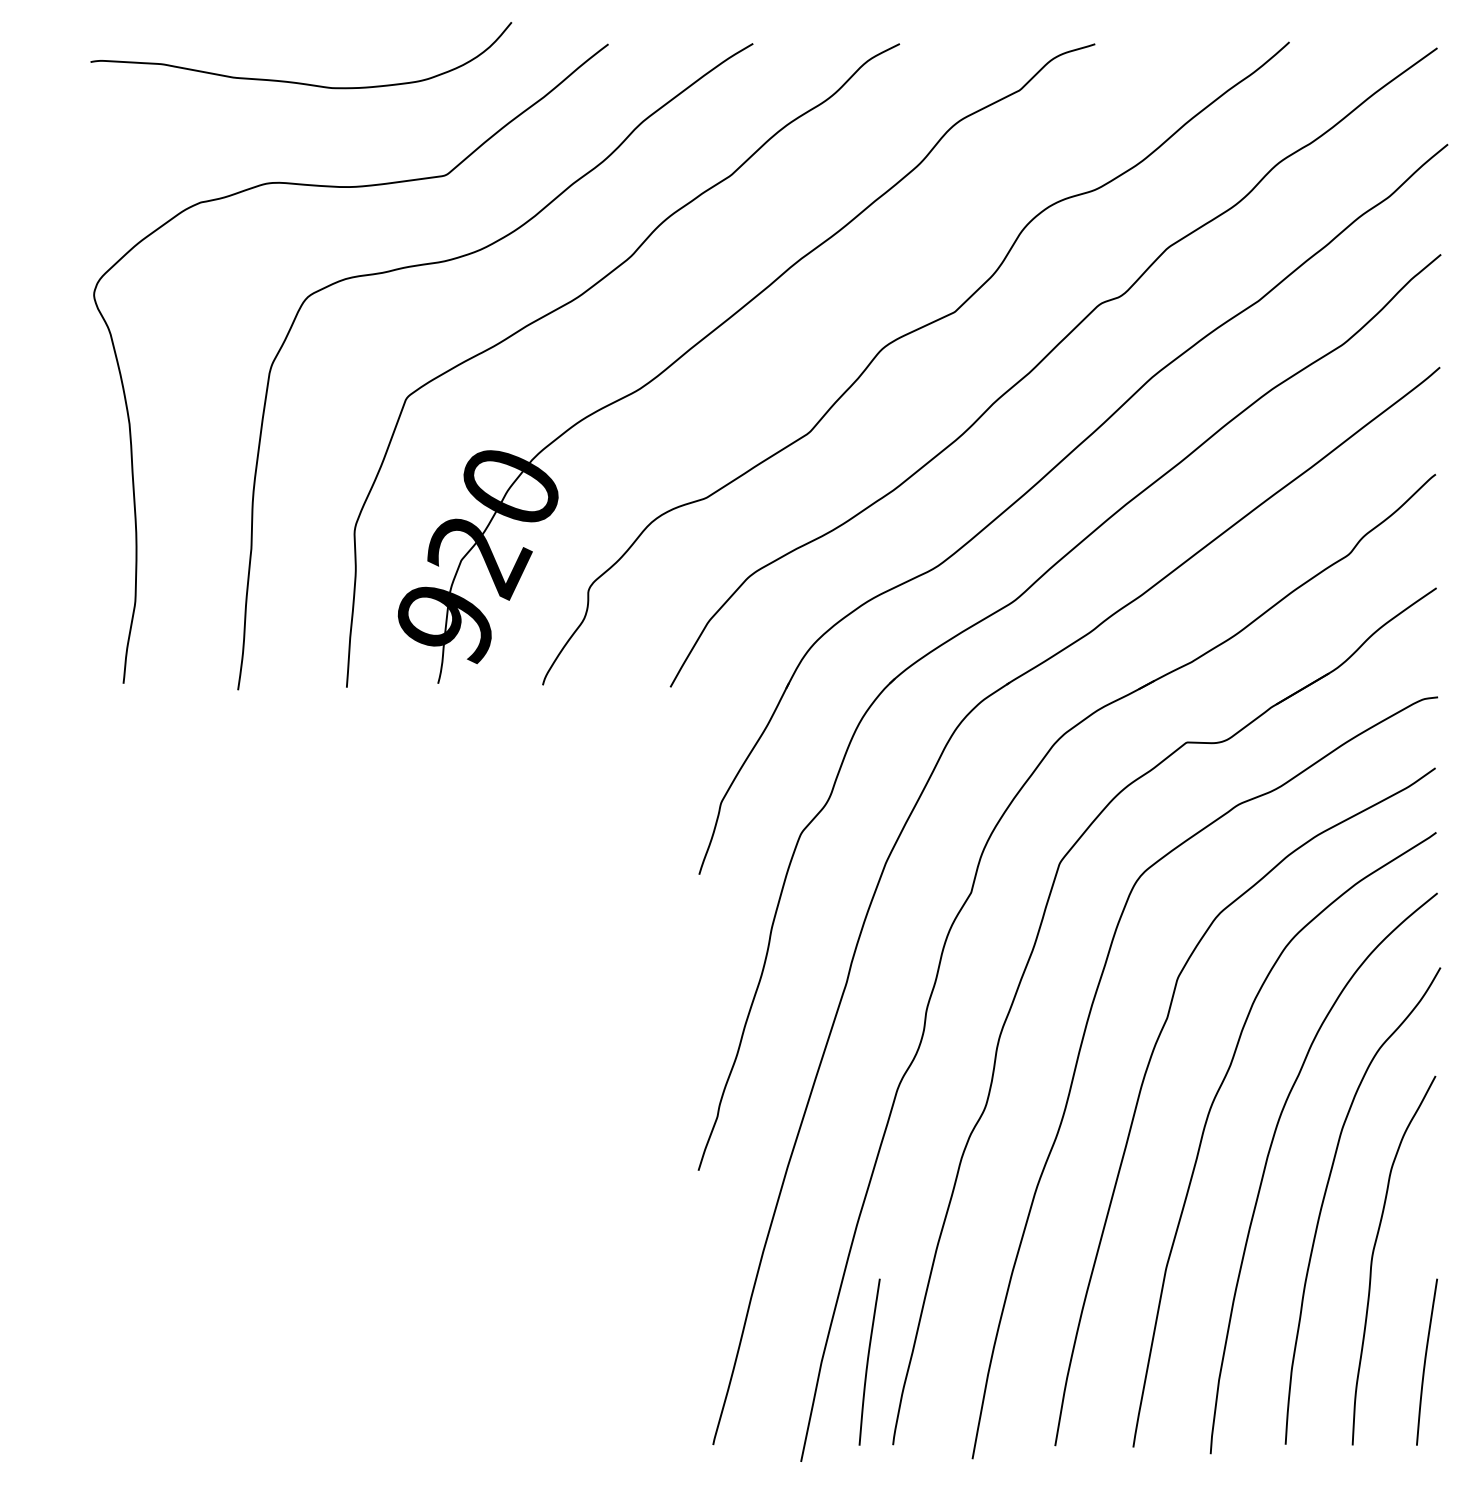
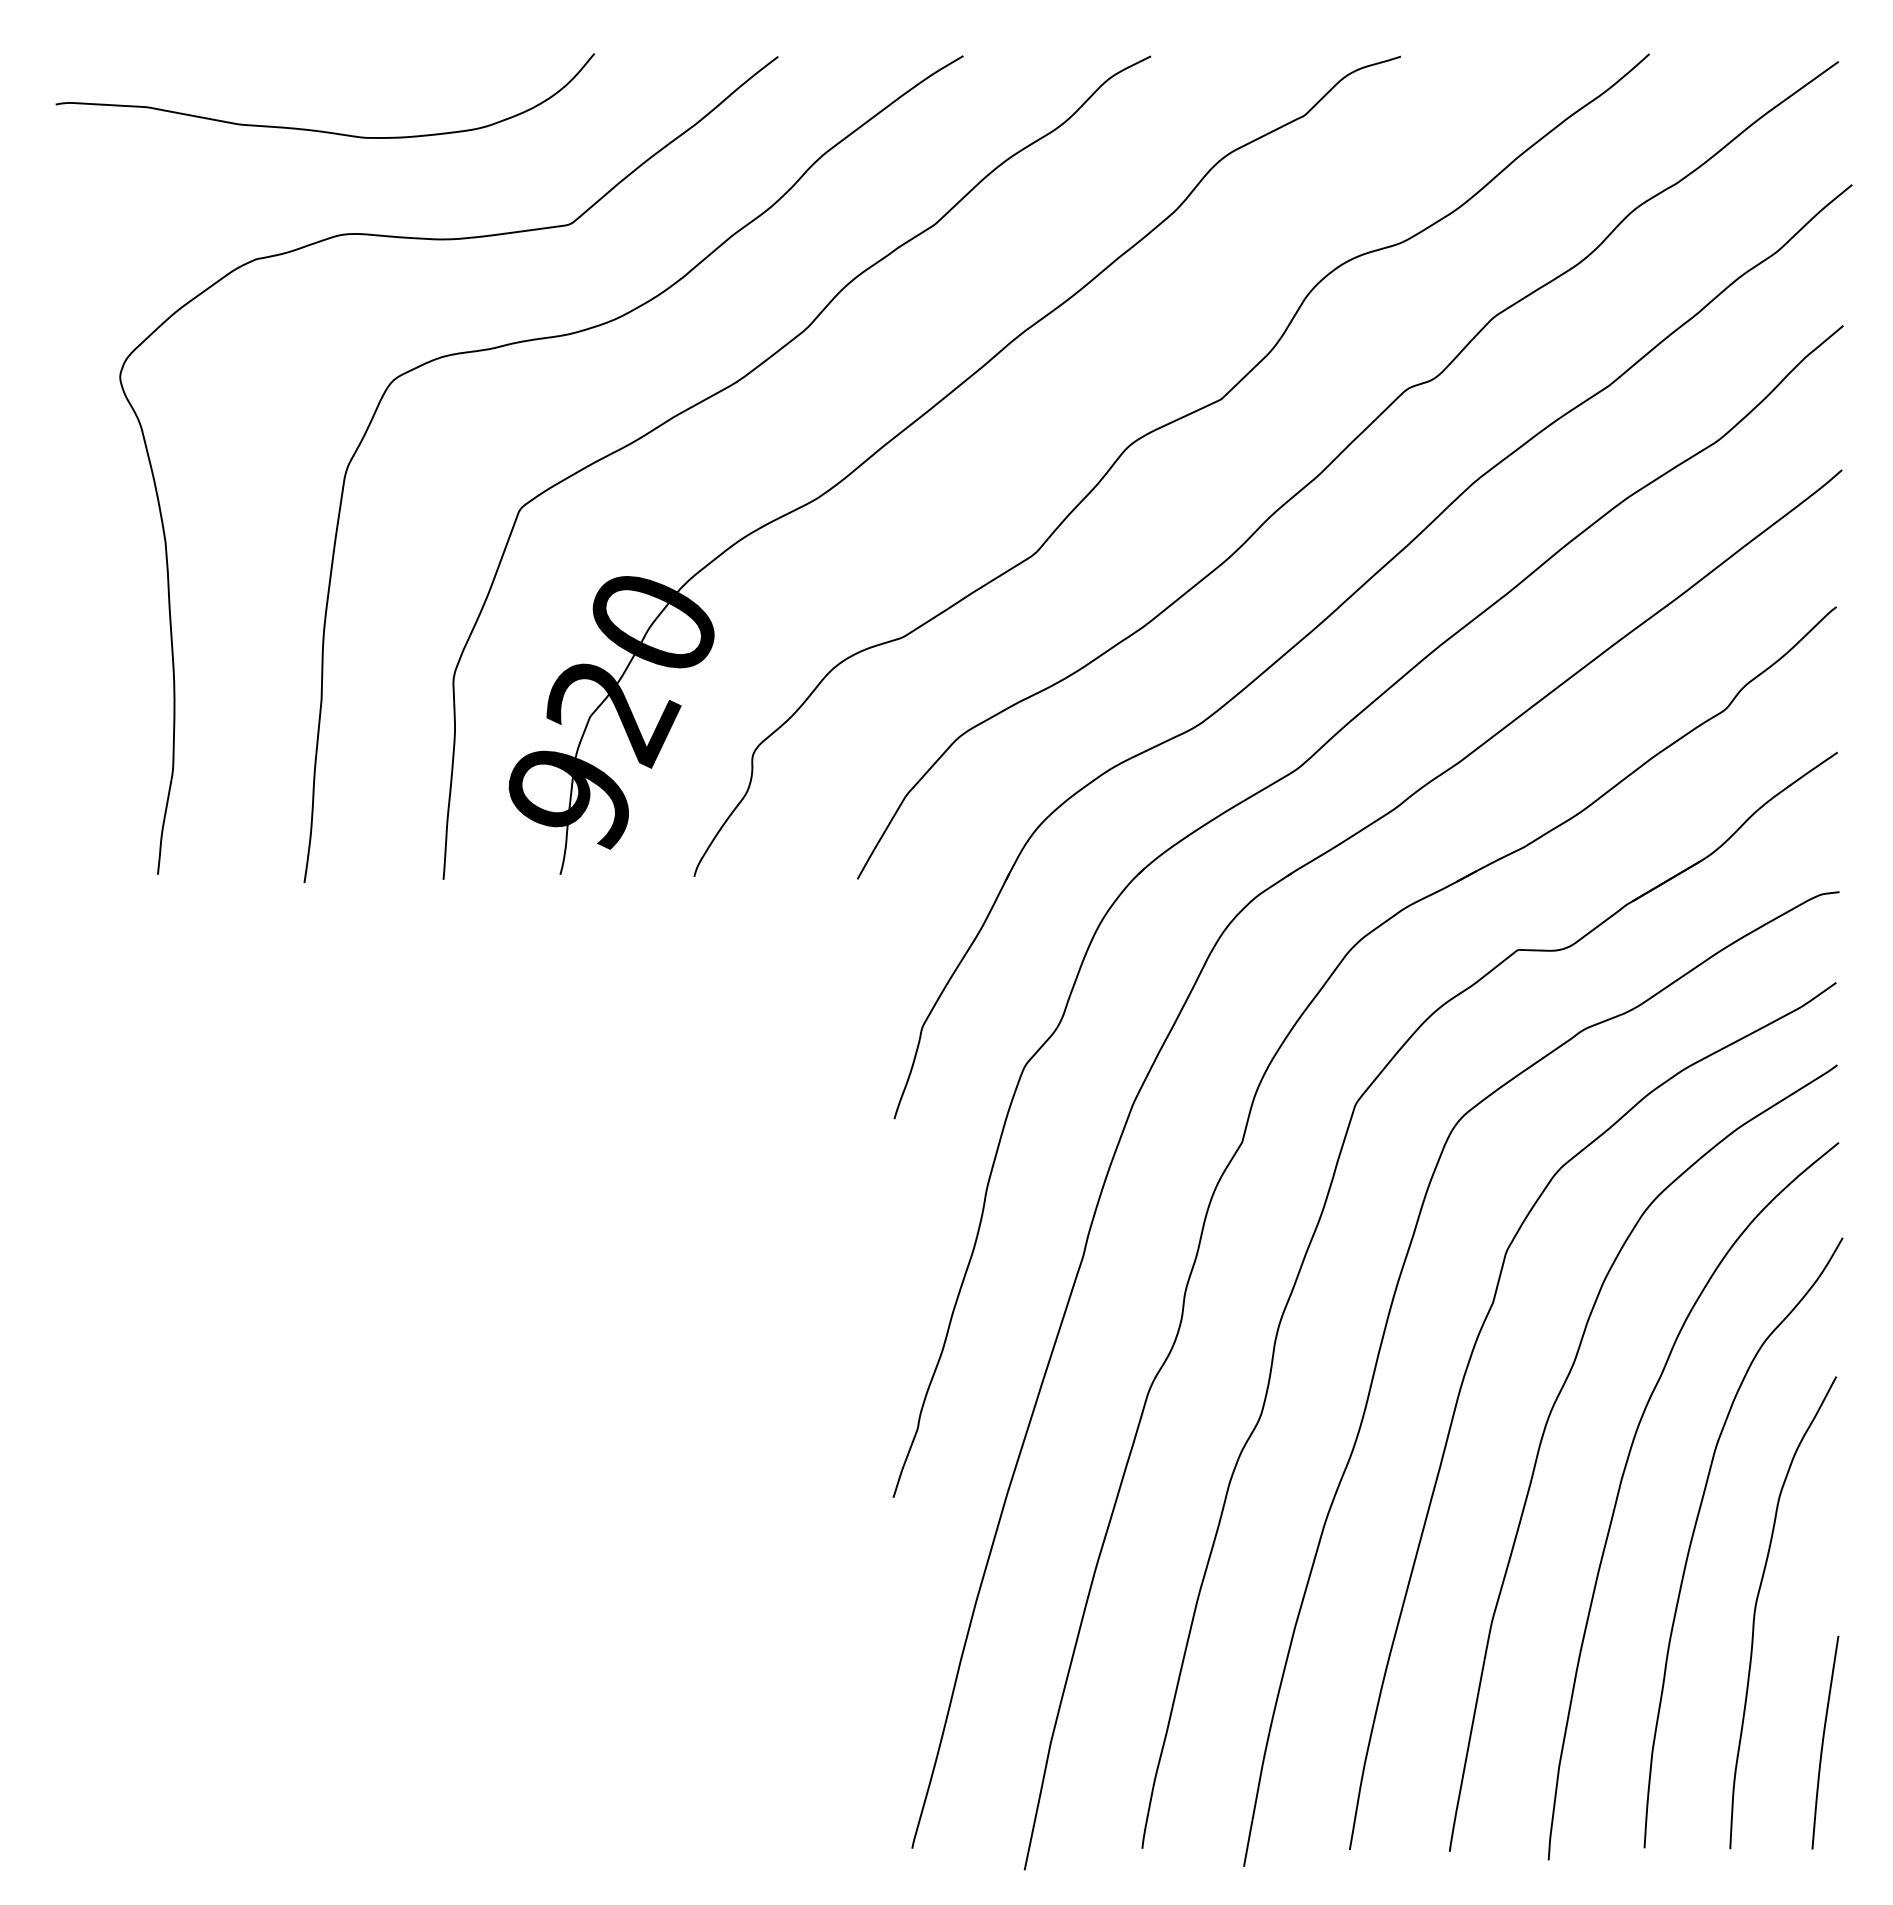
curve: (299, 82) -> (322, 130), moved
curve: (868, 1362) -> (1110, 1742), removed

